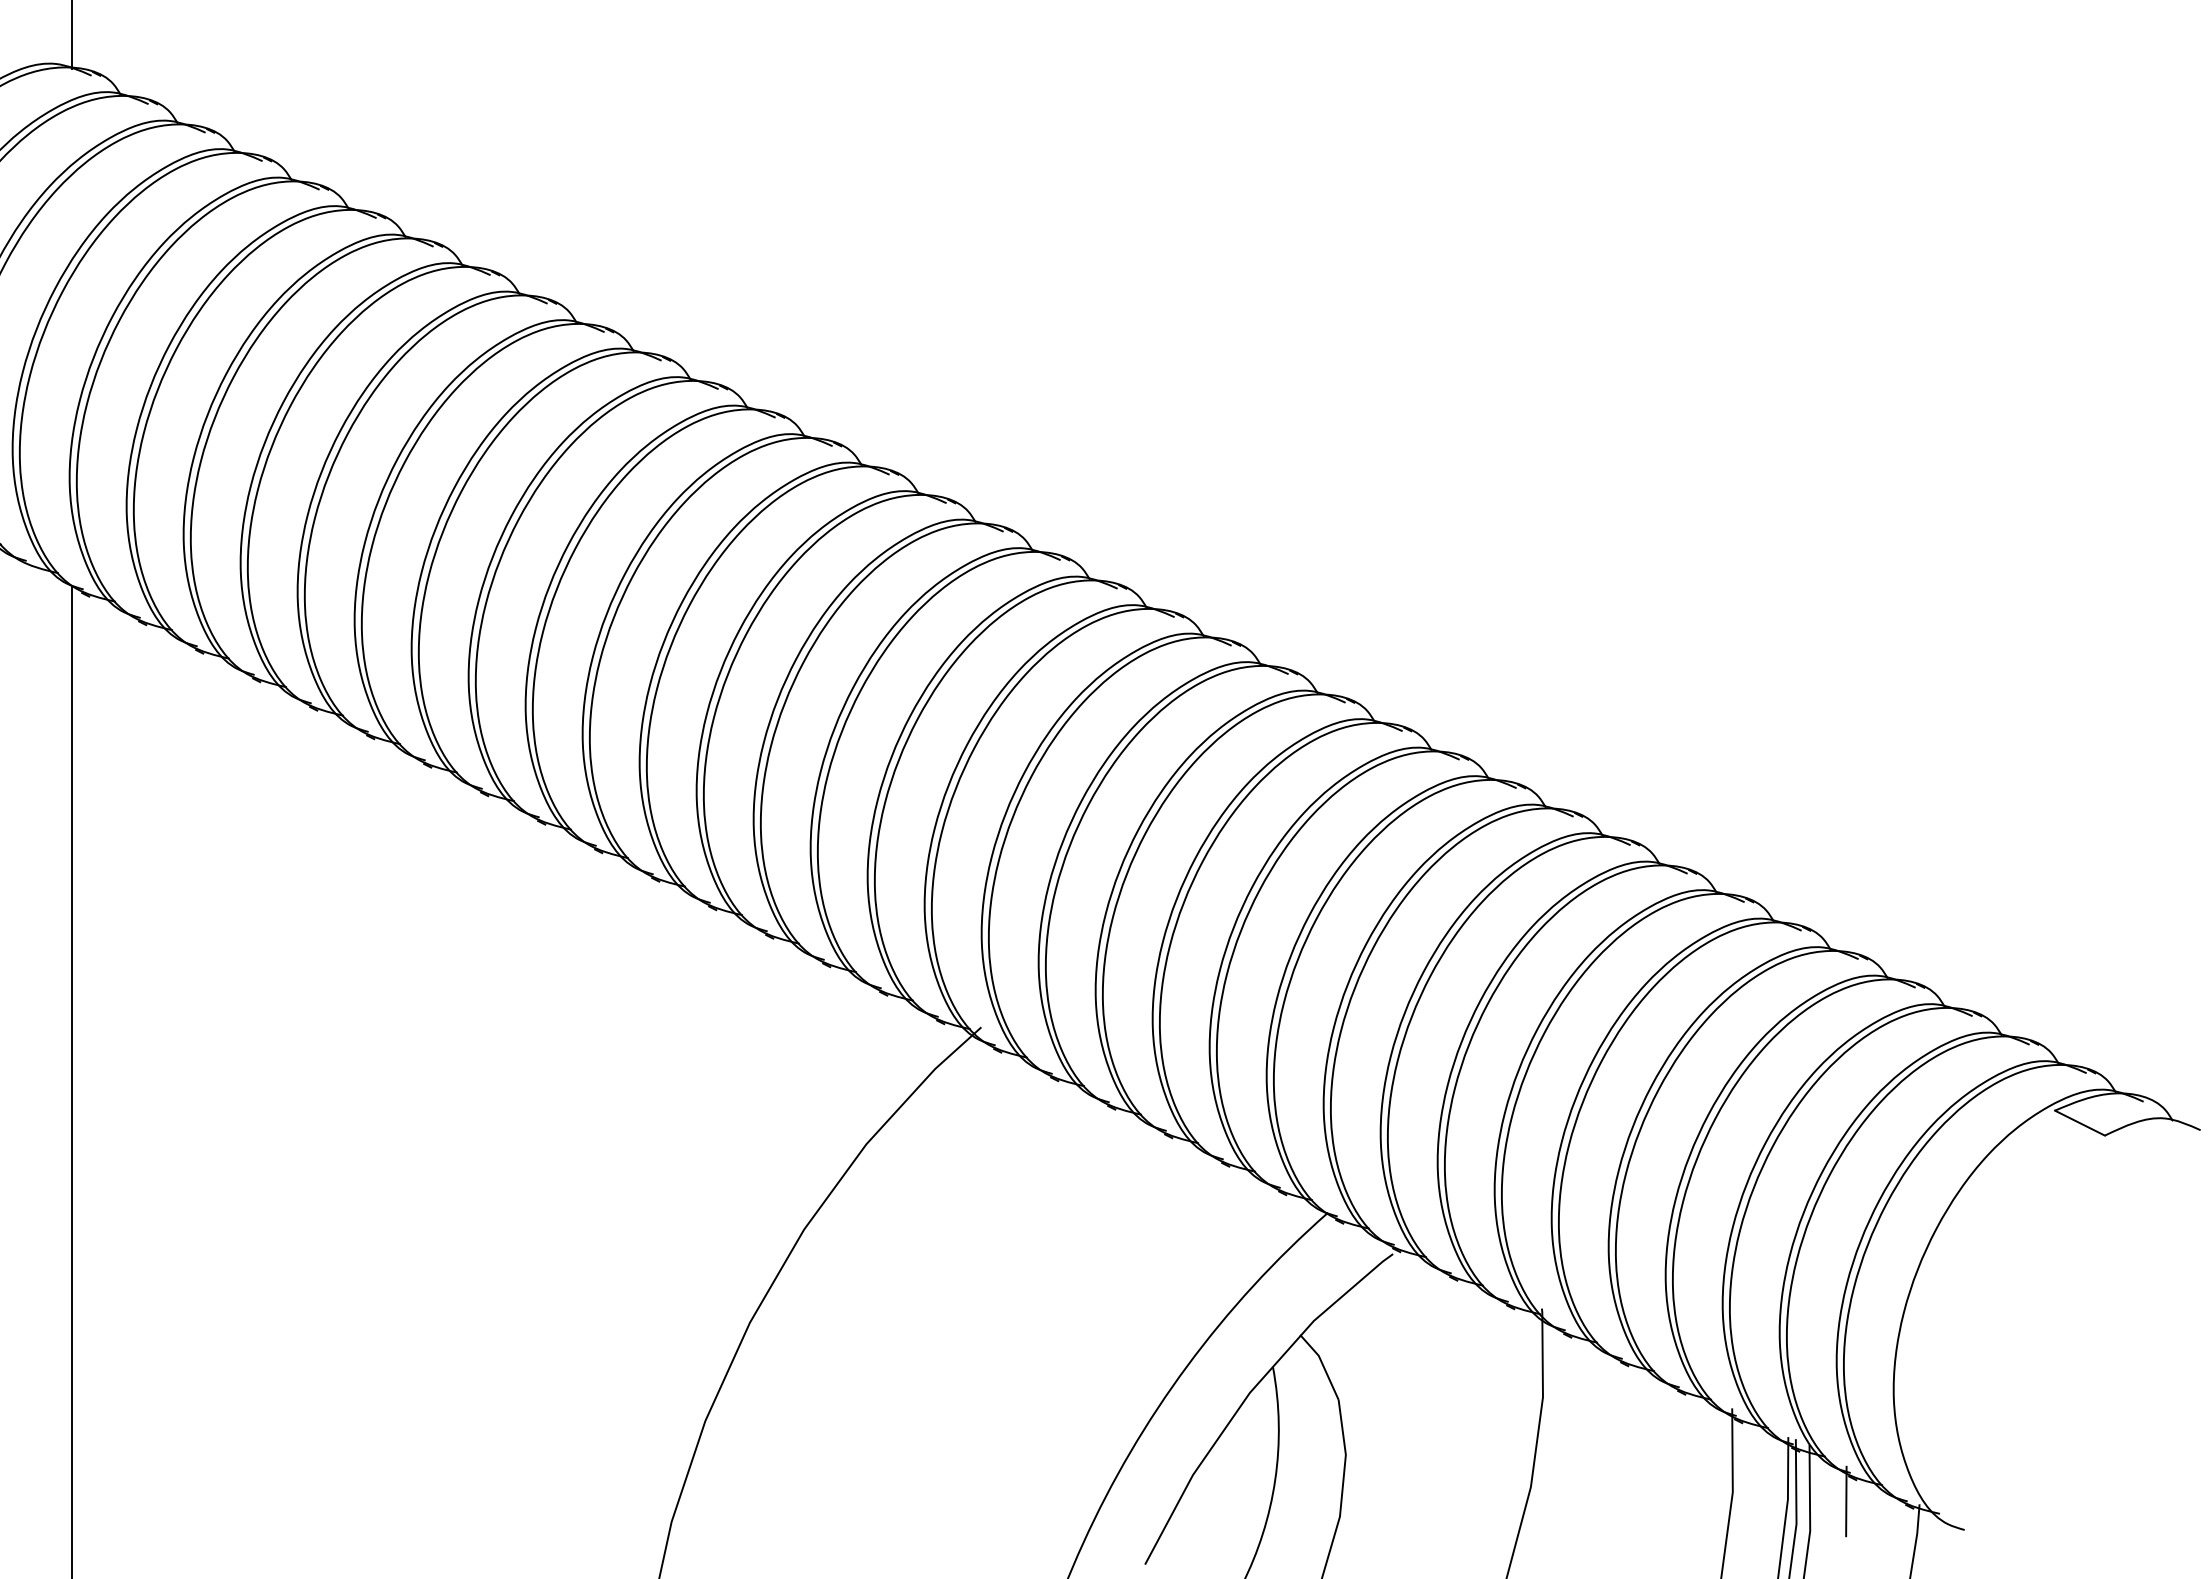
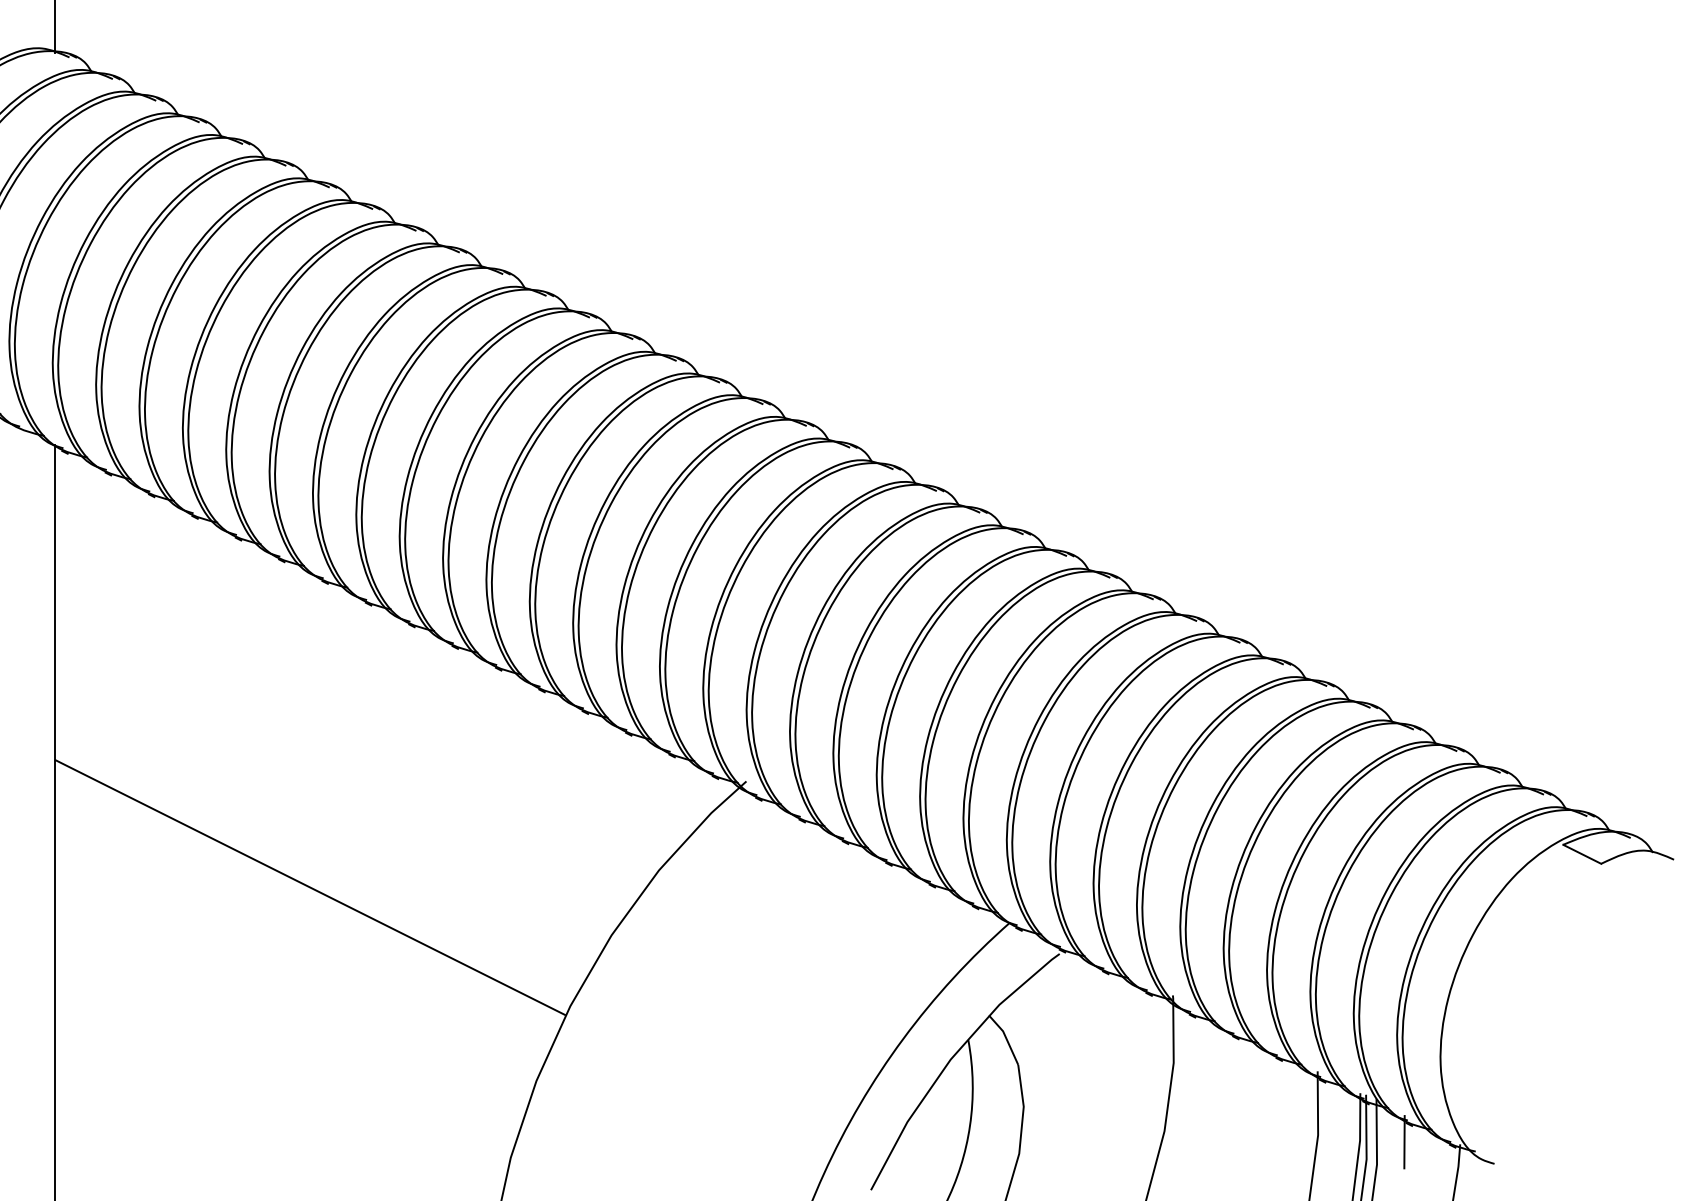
line: (407, 1166) -> (309, 887), added

